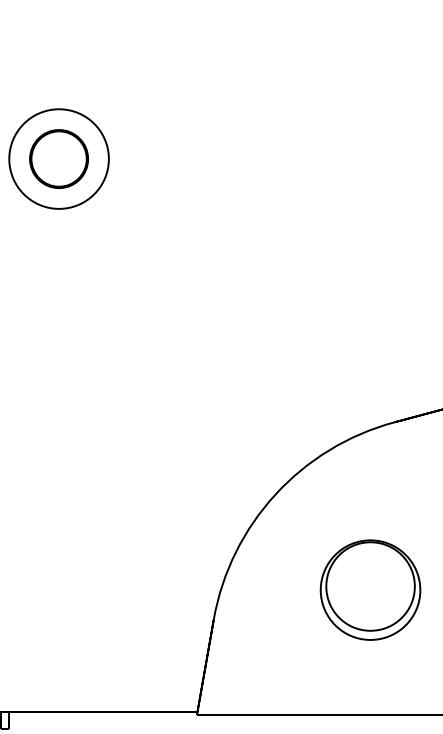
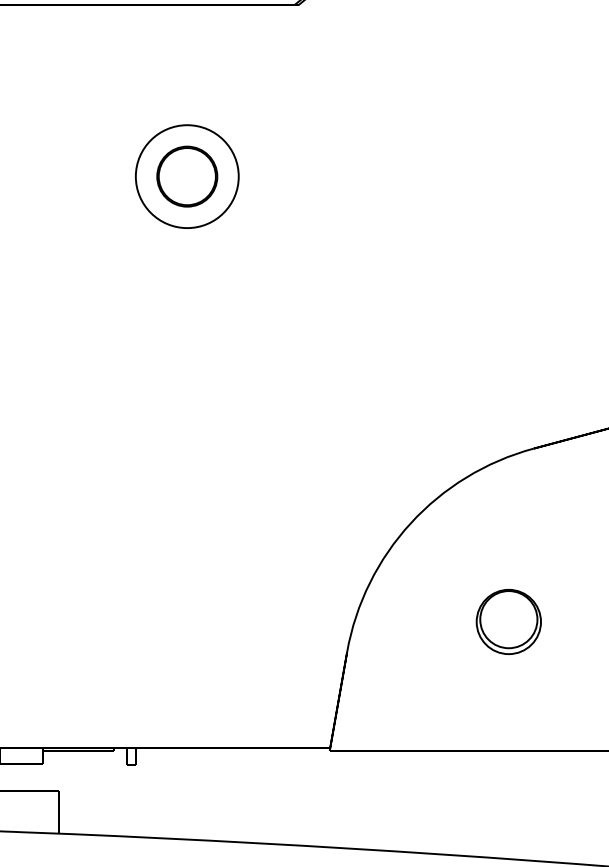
part: (370, 589) -> (508, 621), size x0.62

